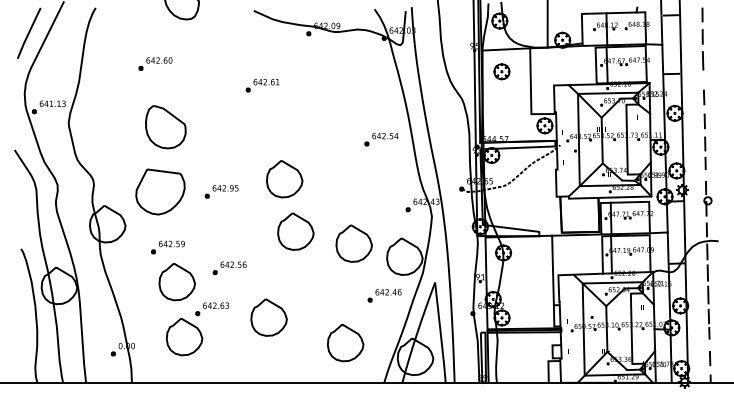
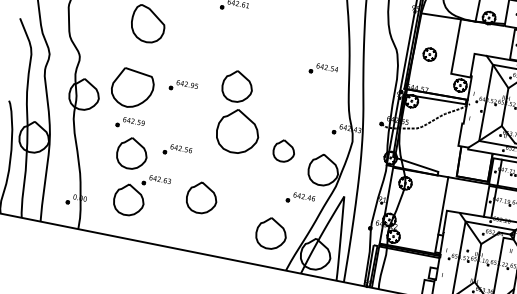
part: (501, 71) -> (429, 54), moved
part: (160, 191) -> (132, 88), moved
part: (295, 231) -> (237, 131), size x1.4
part: (353, 243) -> (283, 150), size x0.7
part: (345, 343) -> (271, 234), moved

